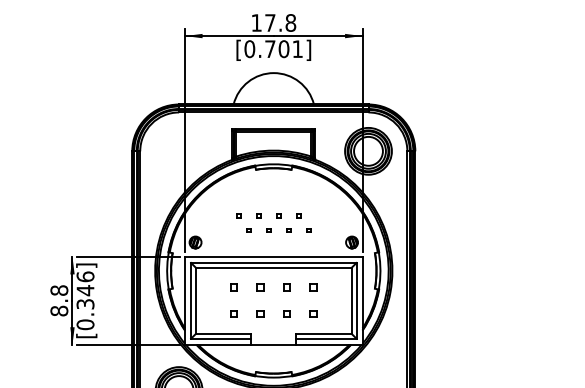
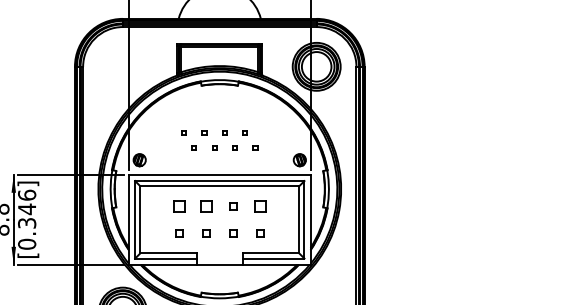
part: (233, 287) -> (178, 206), size x1.6
part: (260, 287) -> (206, 206), size x1.6
part: (313, 287) -> (260, 206), size x1.6

